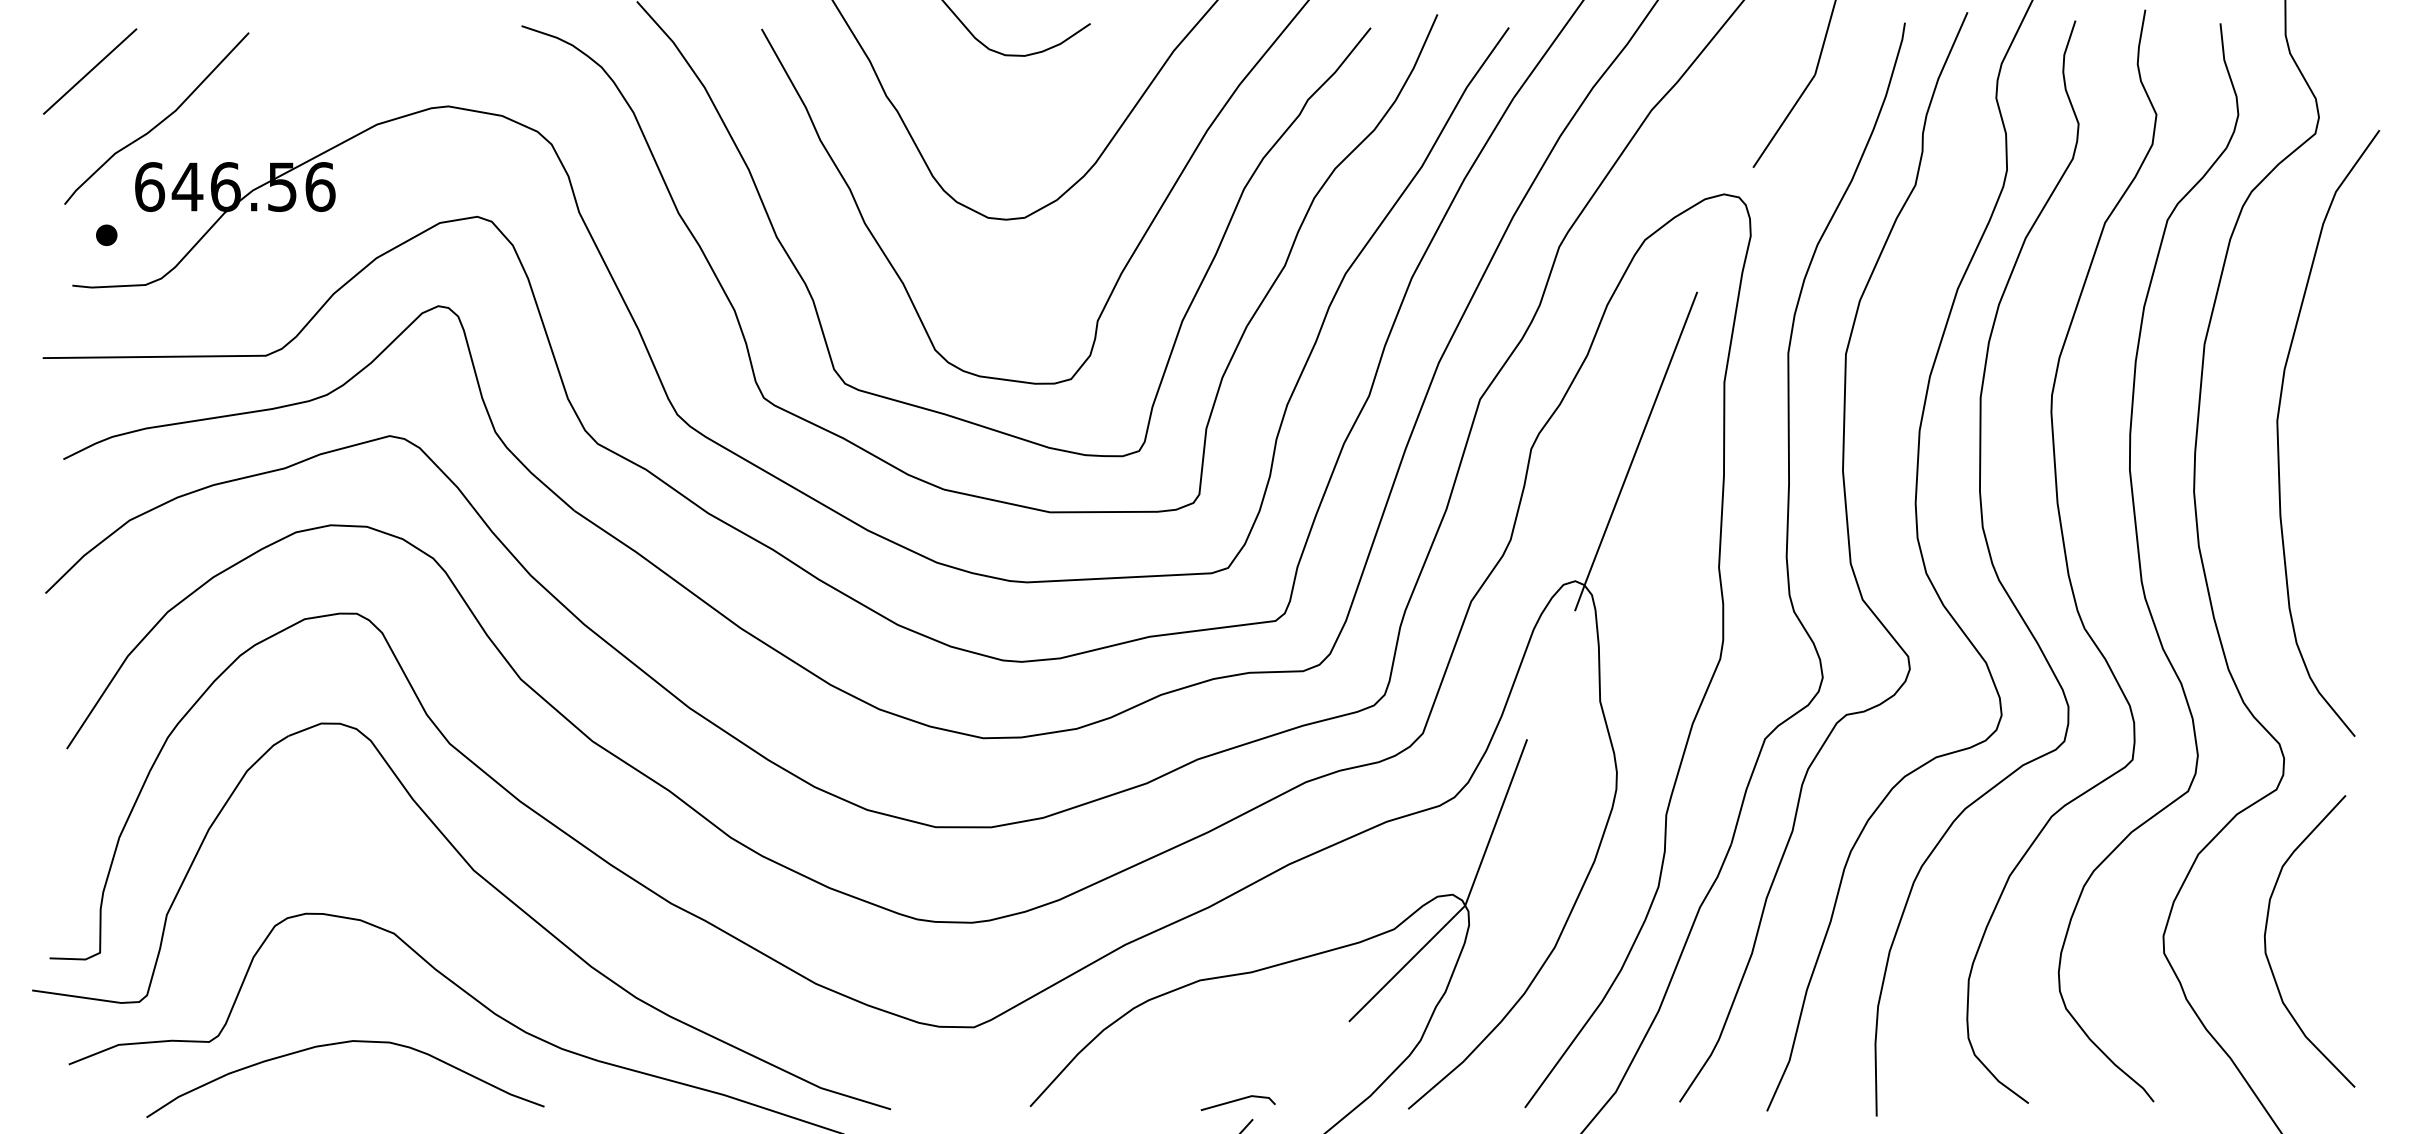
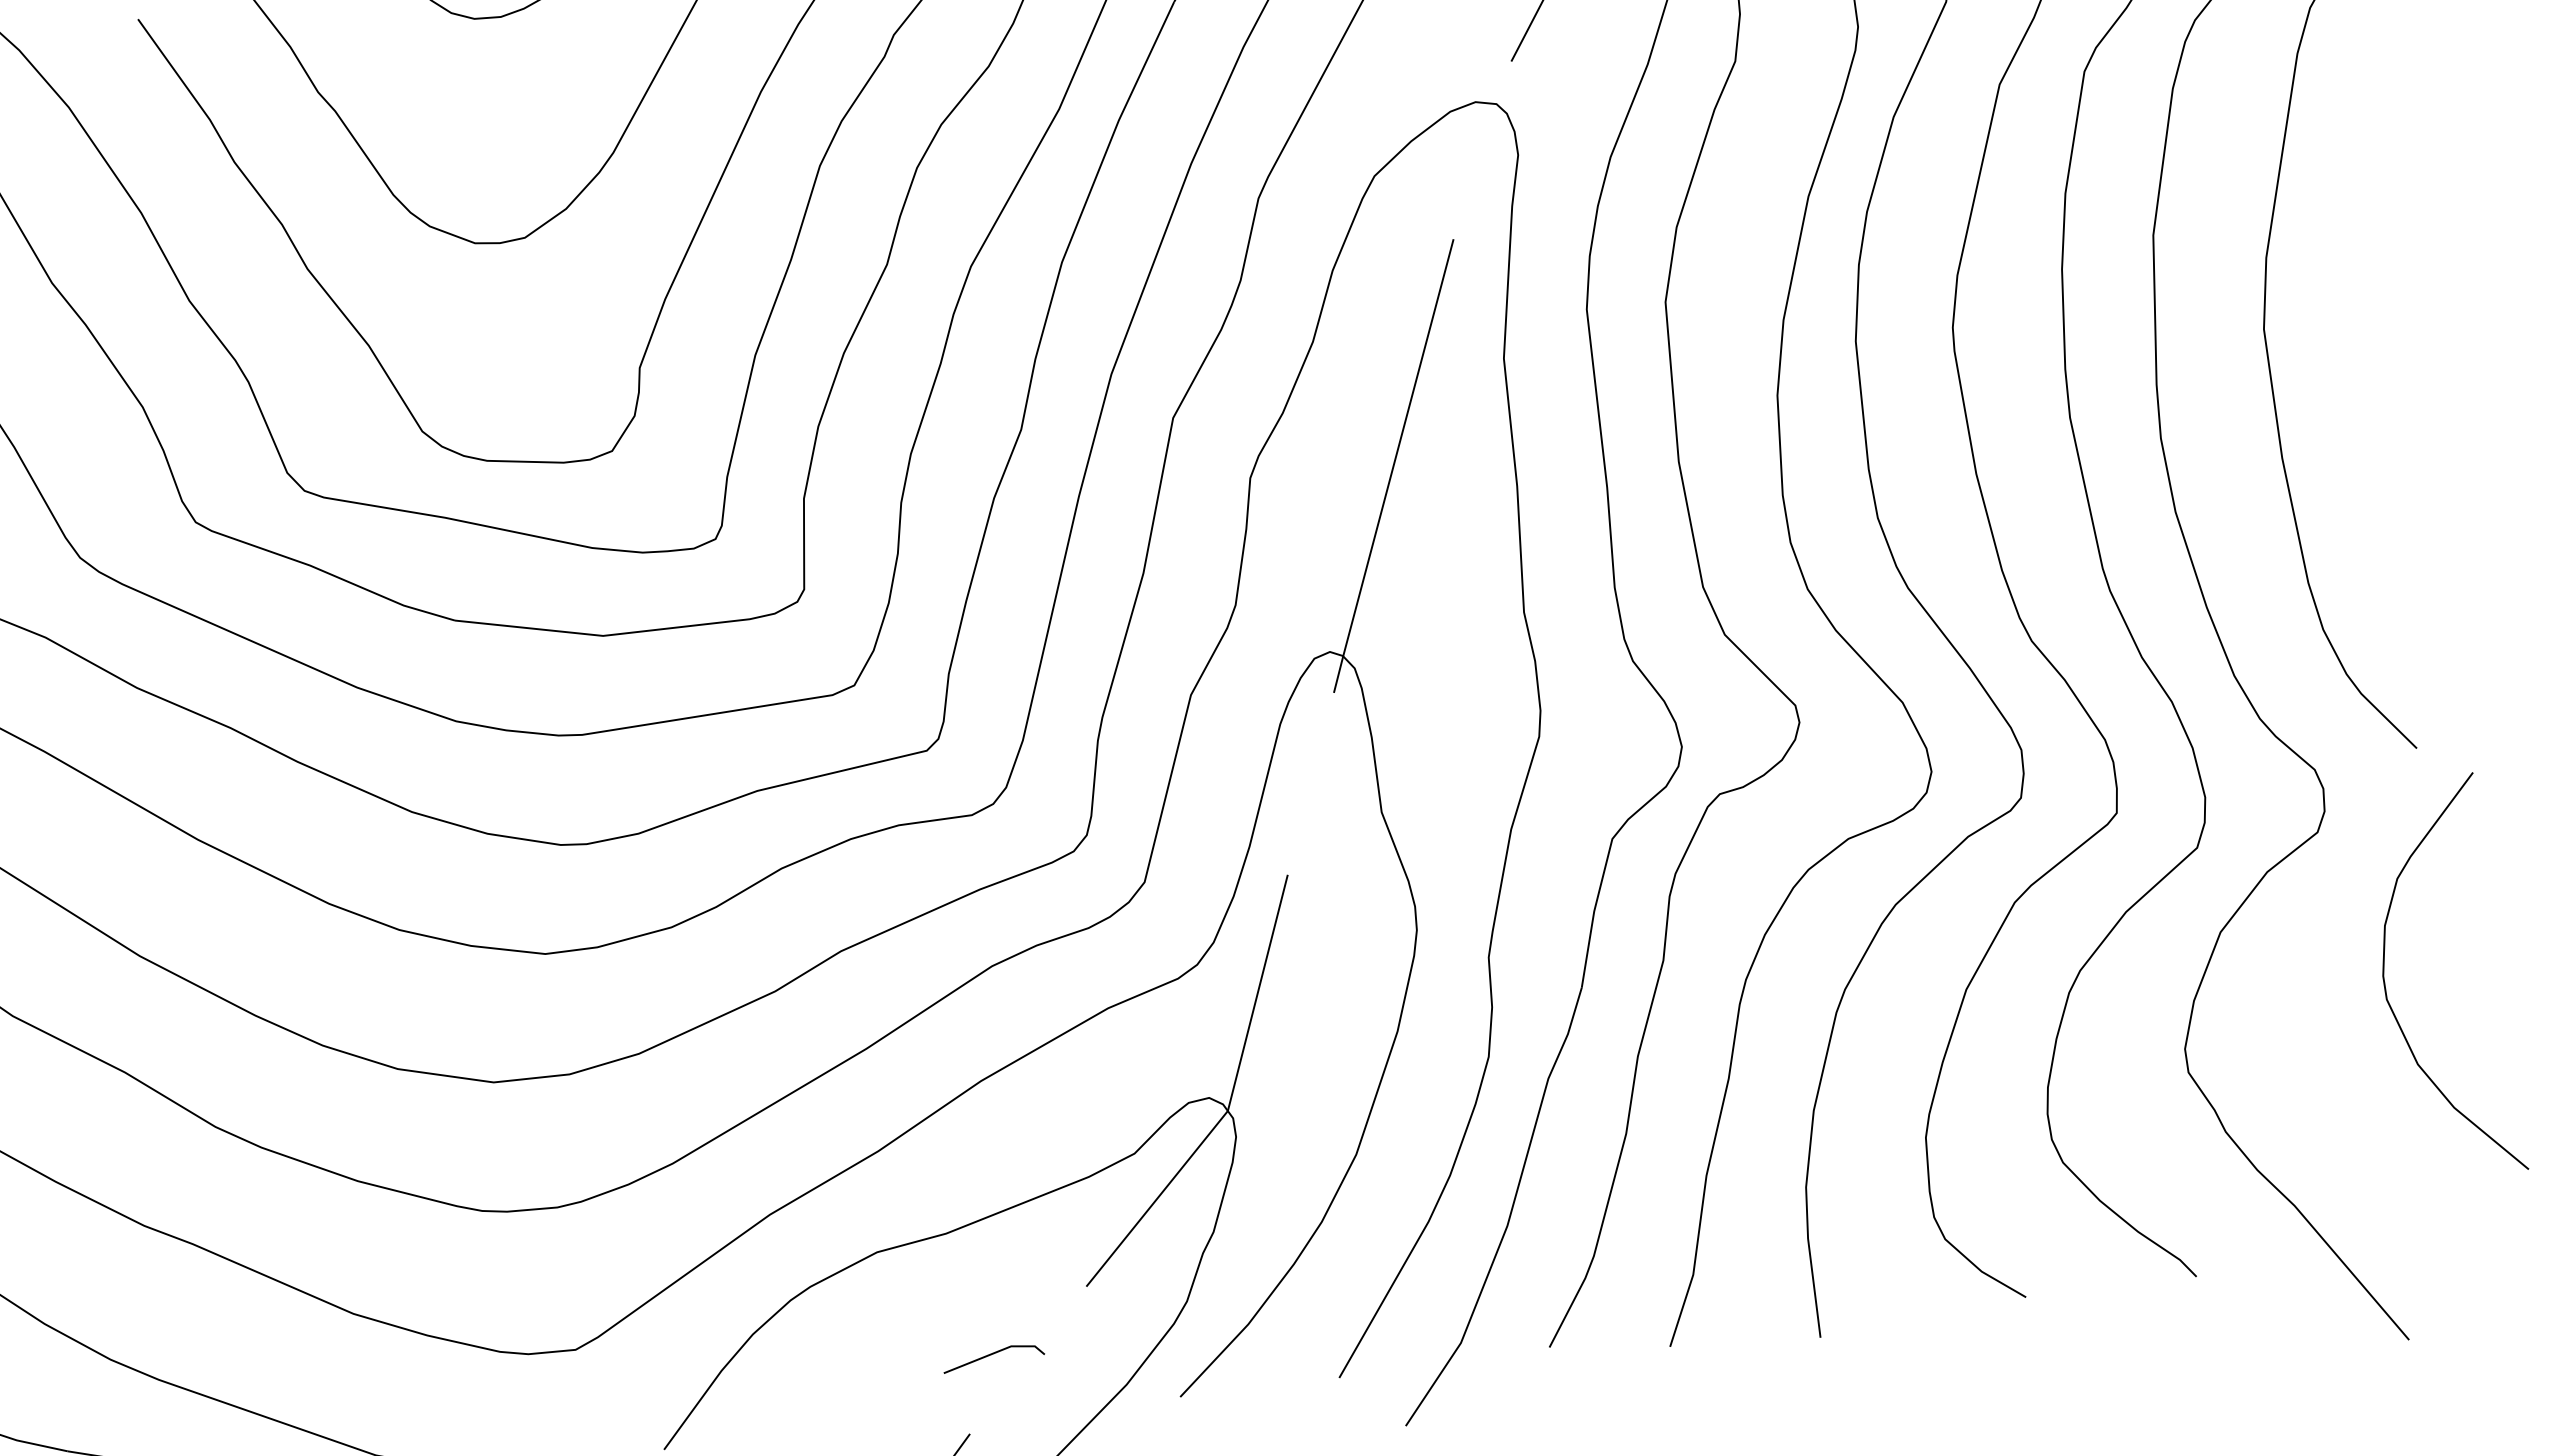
curve: (2266, 944) -> (2386, 987), moved
line: (1236, 1101) -> (991, 1355), moved

